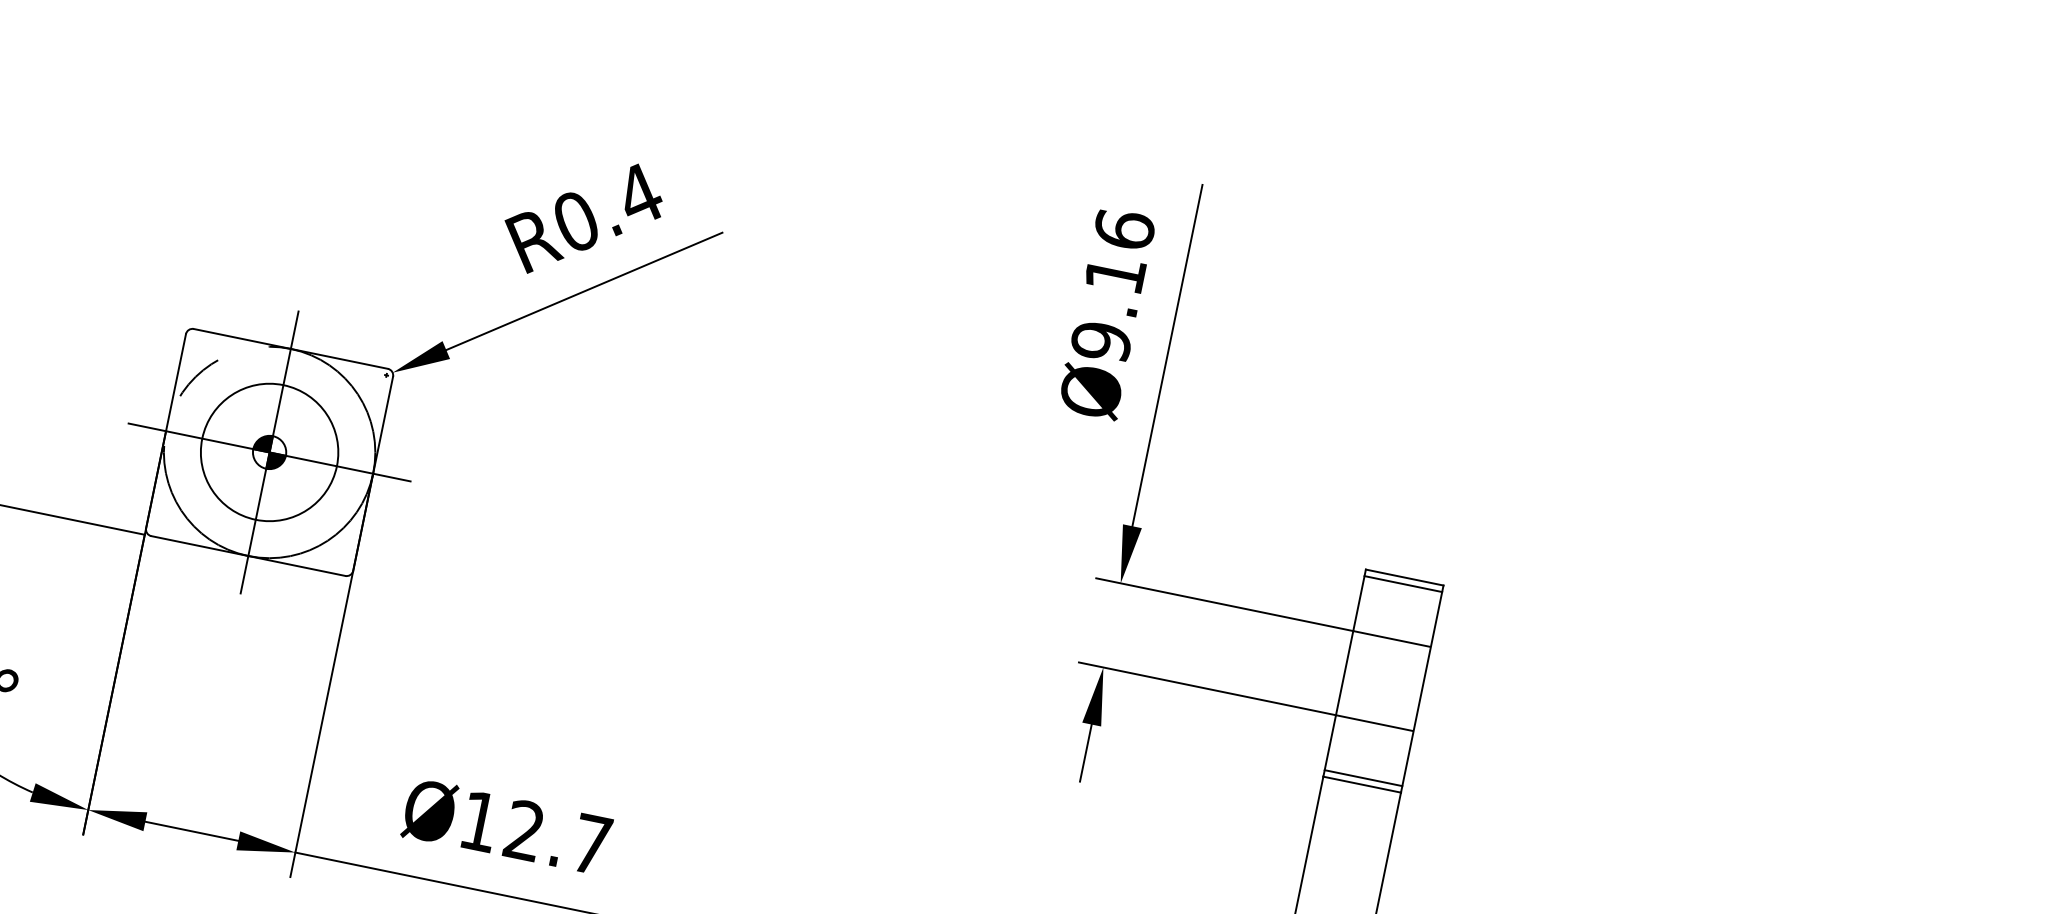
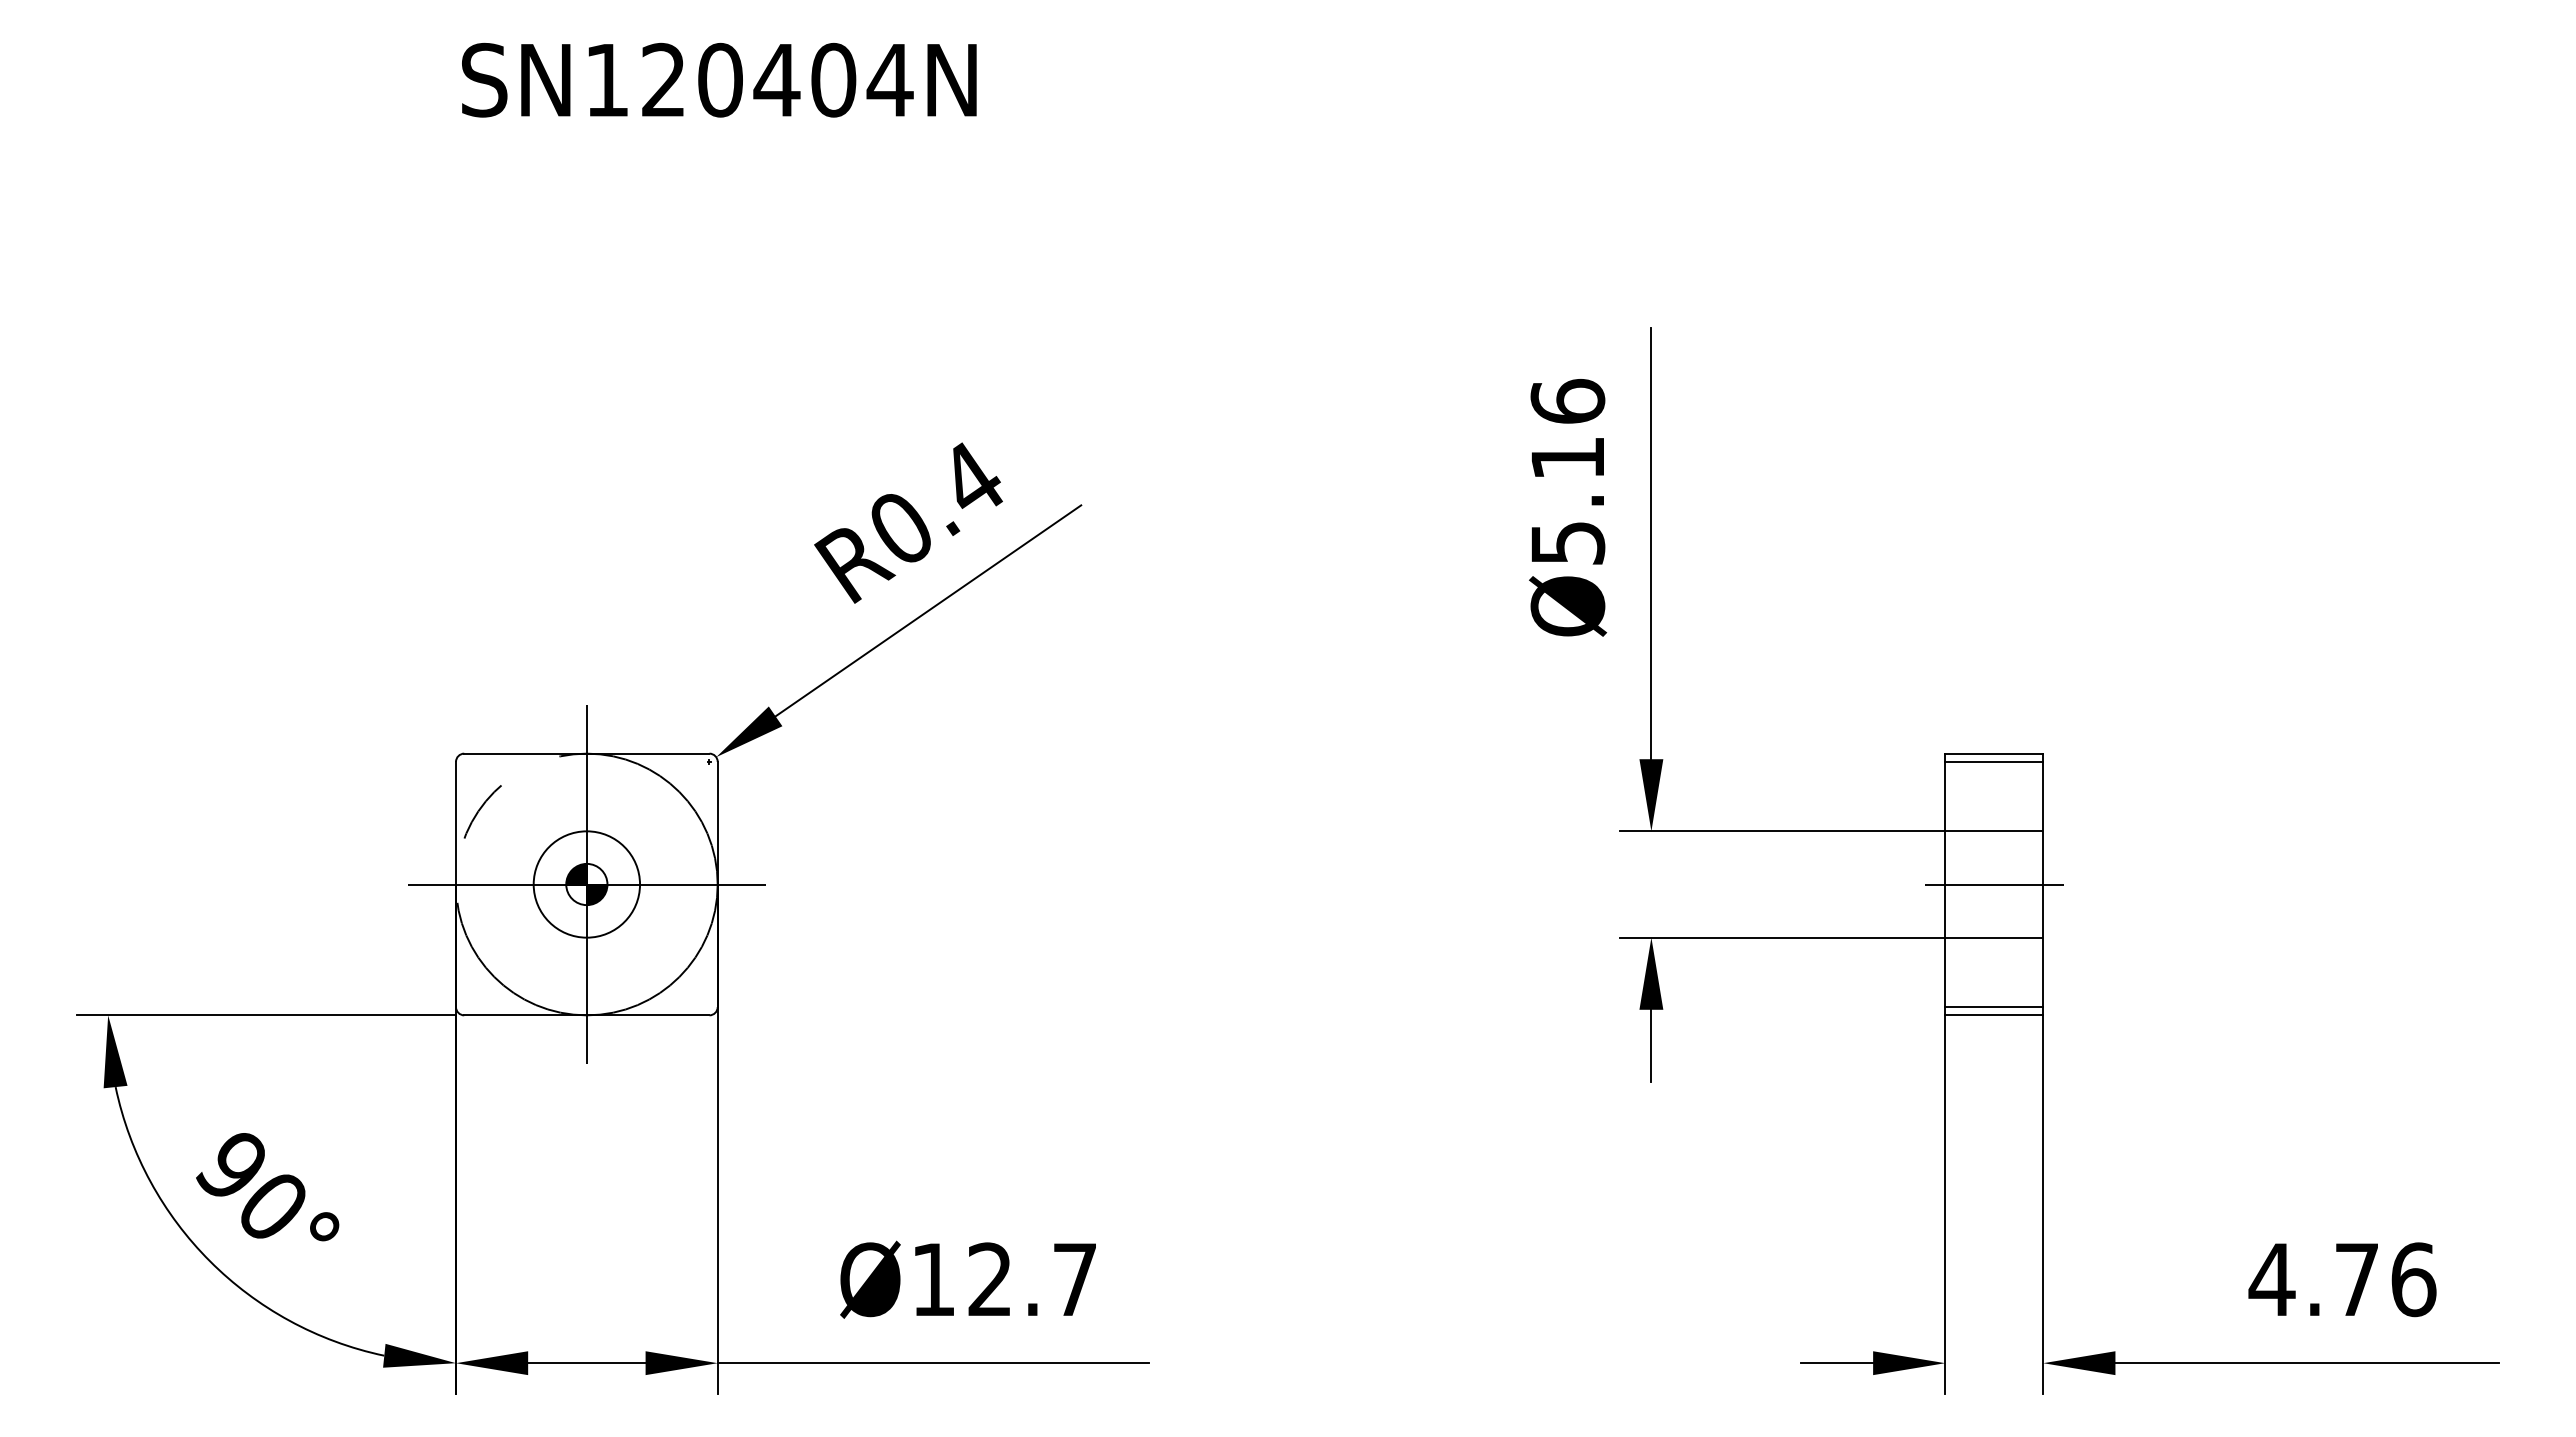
text: (1101, 341) -> (1567, 543), Ø9.16 -> Ø5.16
circle: (269, 452) -> (586, 884), size x0.62
line: (1382, 680) -> (1993, 884), added

